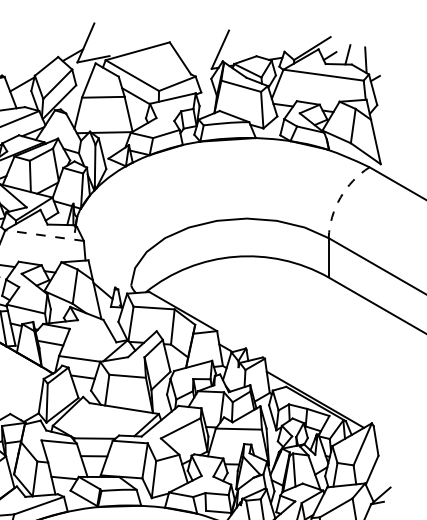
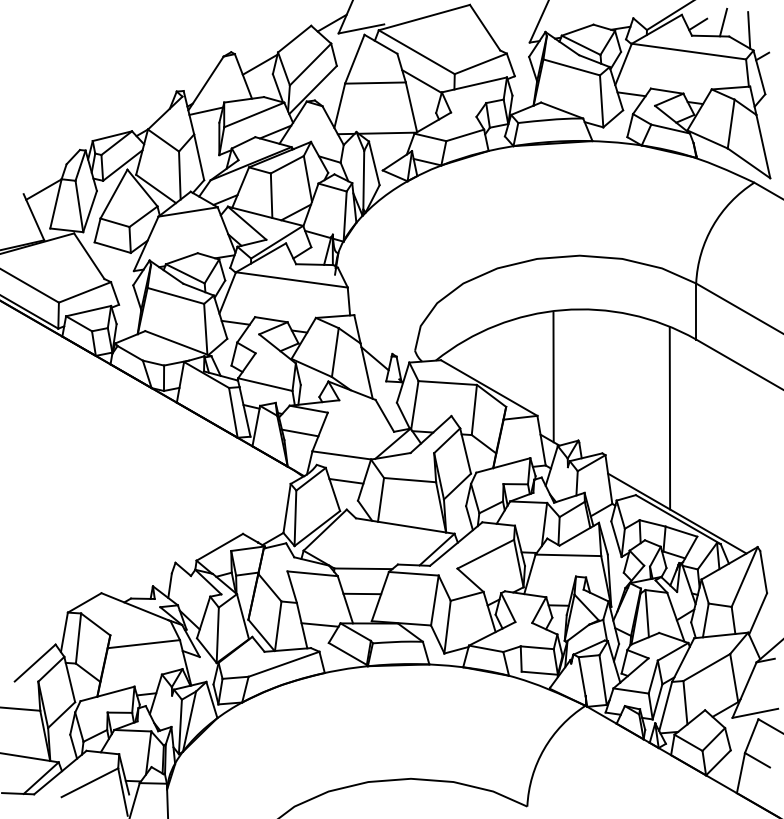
arc: (340, 198) -> (713, 226), dashed -> solid
line: (44, 235) -> (291, 279), dashed -> solid
line: (228, 304) -> (553, 377), added
line: (309, 332) -> (669, 418), added

